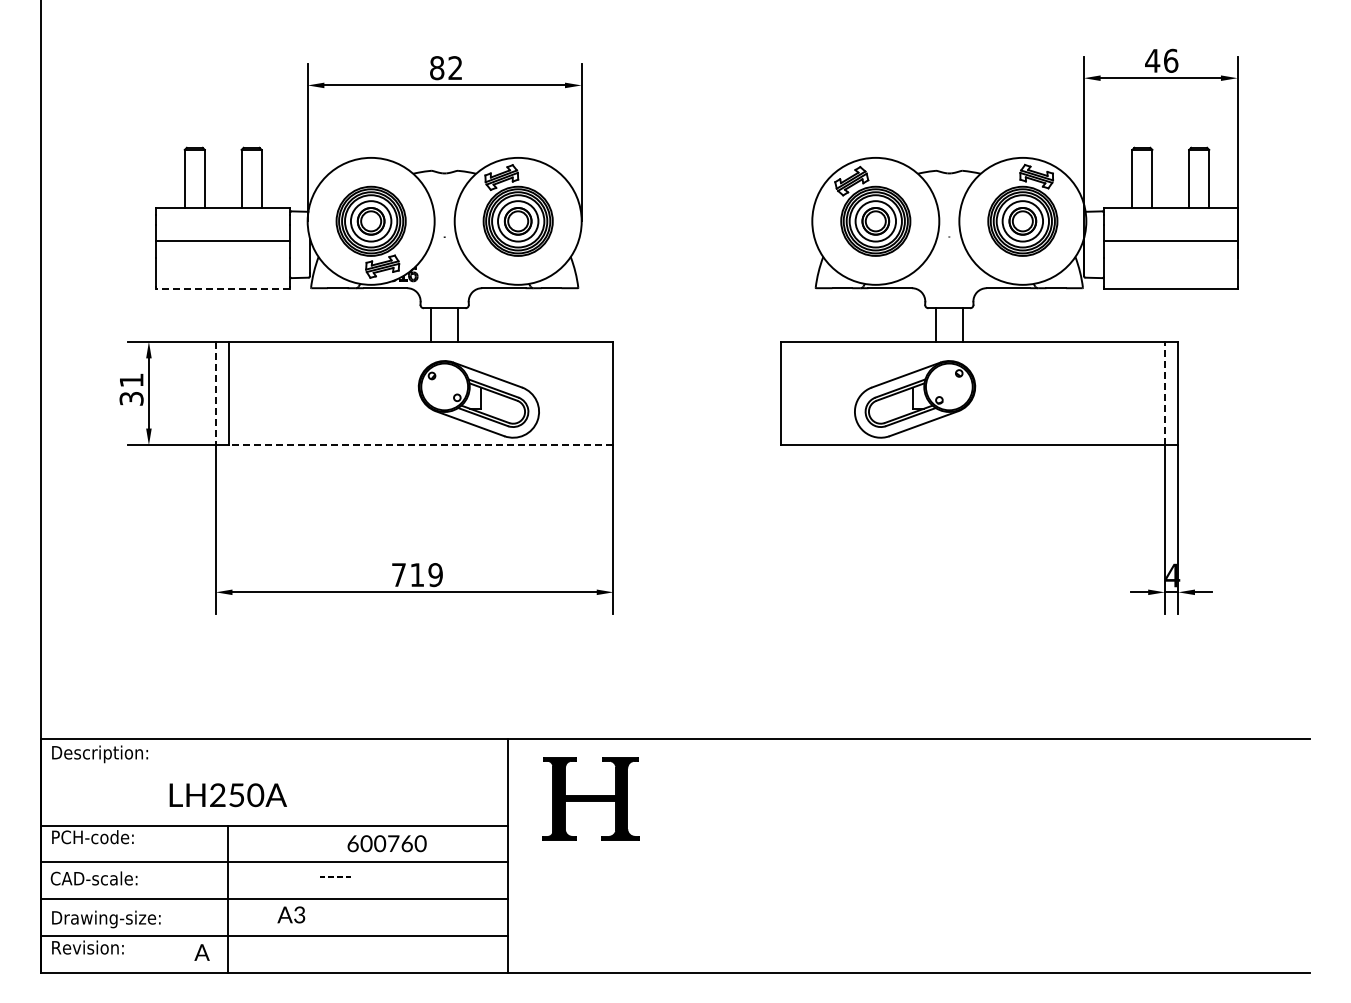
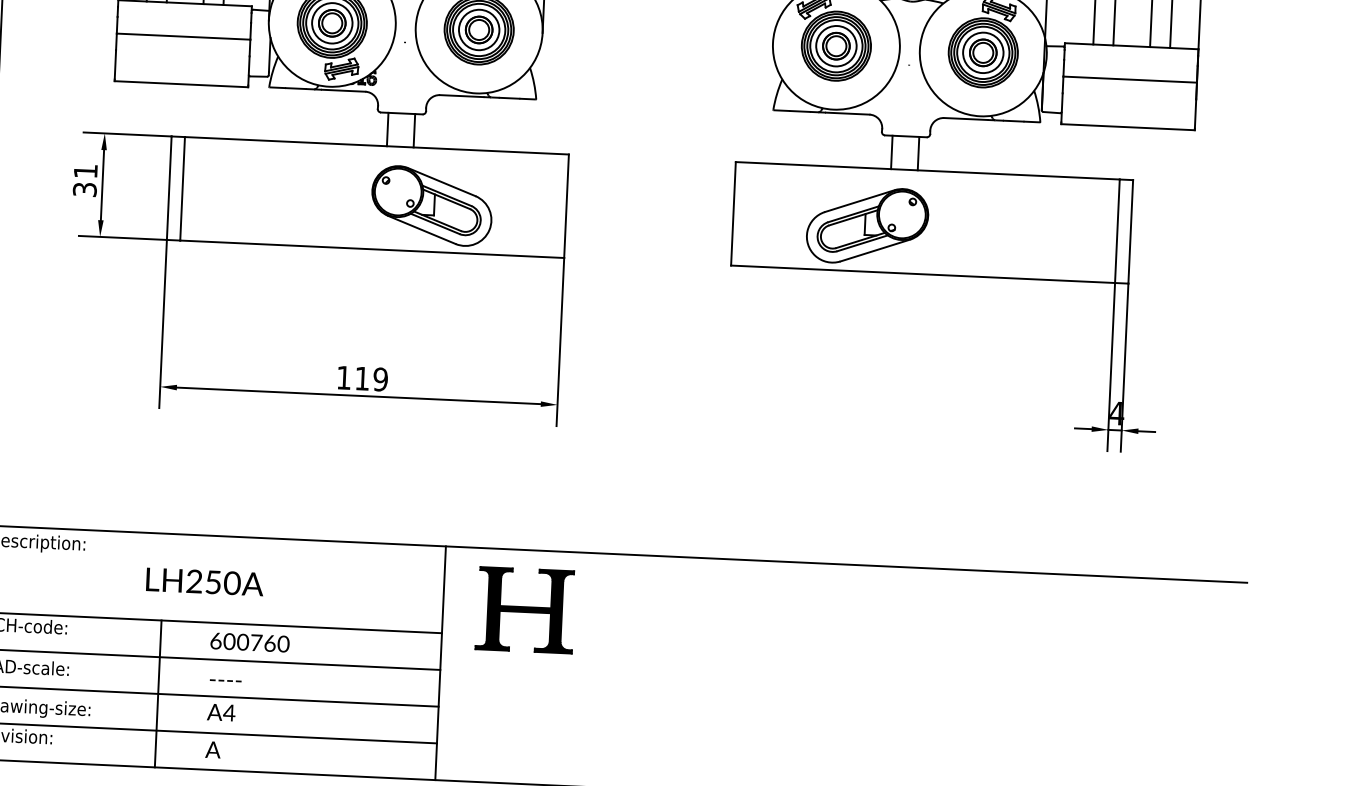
line: (223, 289) -> (181, 84), dashed -> solid
line: (215, 393) -> (168, 188), dashed -> solid
line: (1164, 393) -> (1117, 231), dashed -> solid
line: (420, 445) -> (371, 249), dashed -> solid
text: (398, 574) -> (343, 377), 719 -> 119
text: (227, 795) -> (204, 582), moved
text: (386, 843) -> (249, 642), moved
text: (335, 876) -> (225, 680), moved
text: (299, 914) -> (229, 712), A3 -> A4
text: (201, 952) -> (212, 749), moved

